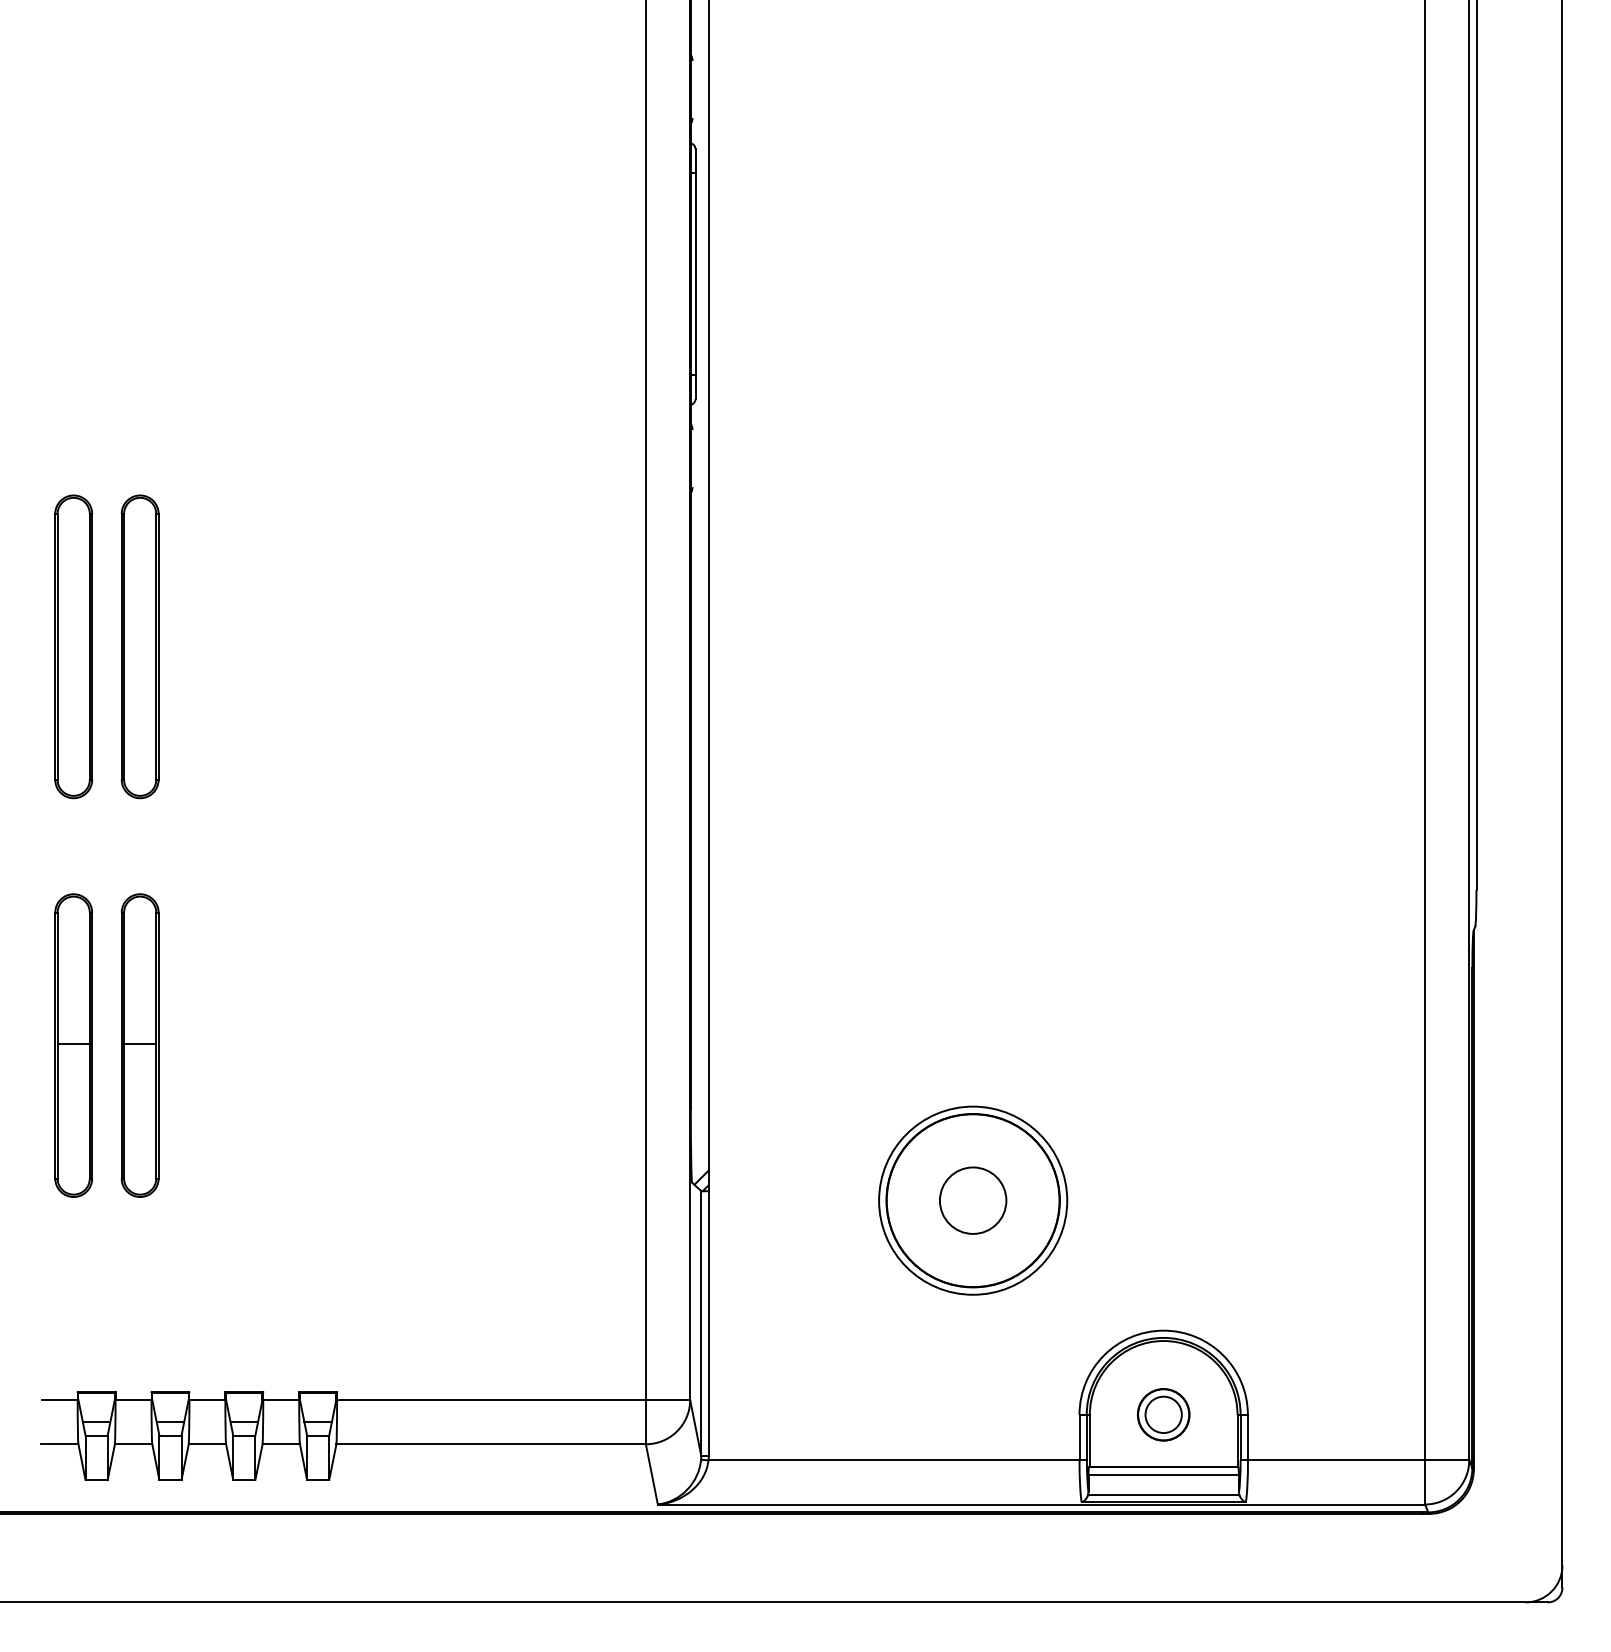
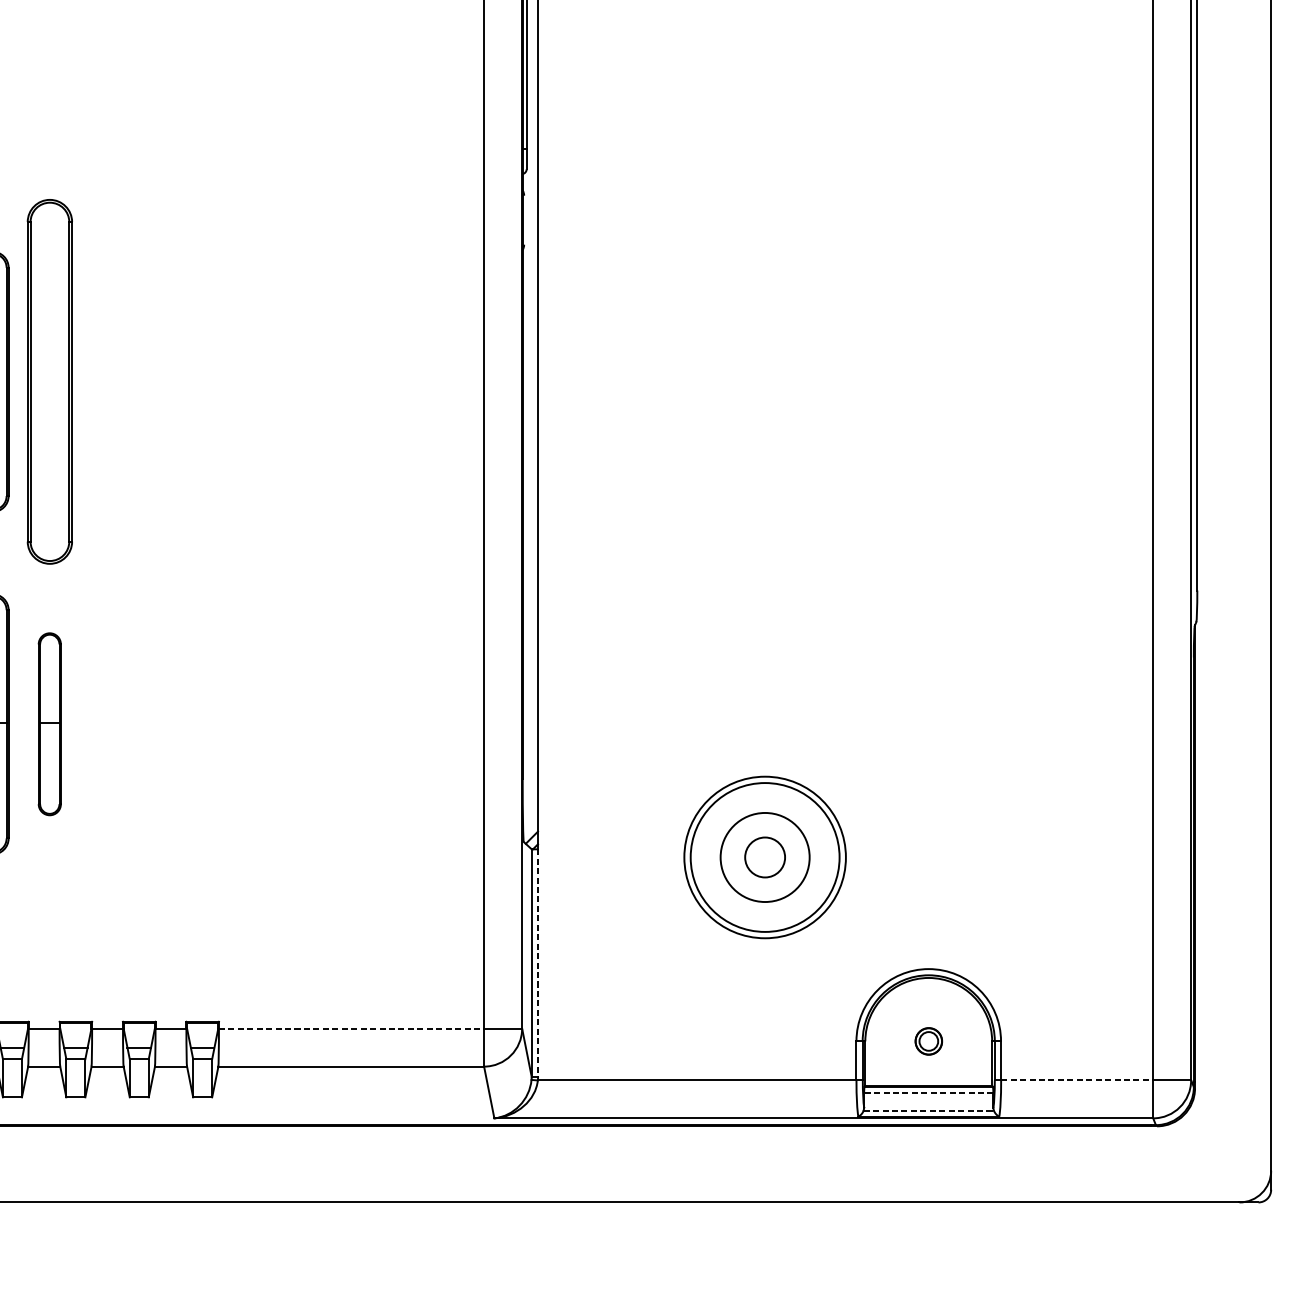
part: (139, 646) -> (49, 381), size x1.4
part: (139, 1045) -> (49, 724), size x0.7
circle: (972, 1200) -> (764, 857), size x0.6
circle: (972, 1200) -> (764, 857), size x0.7
line: (708, 1324) -> (537, 963), solid -> dashed
line: (491, 1400) -> (351, 1029), solid -> dashed
part: (1163, 1414) -> (928, 1041), size x0.6
line: (1336, 1460) -> (1077, 1080), solid -> dashed
line: (1163, 1474) -> (928, 1092), solid -> dashed
line: (1163, 1495) -> (928, 1110), solid -> dashed

